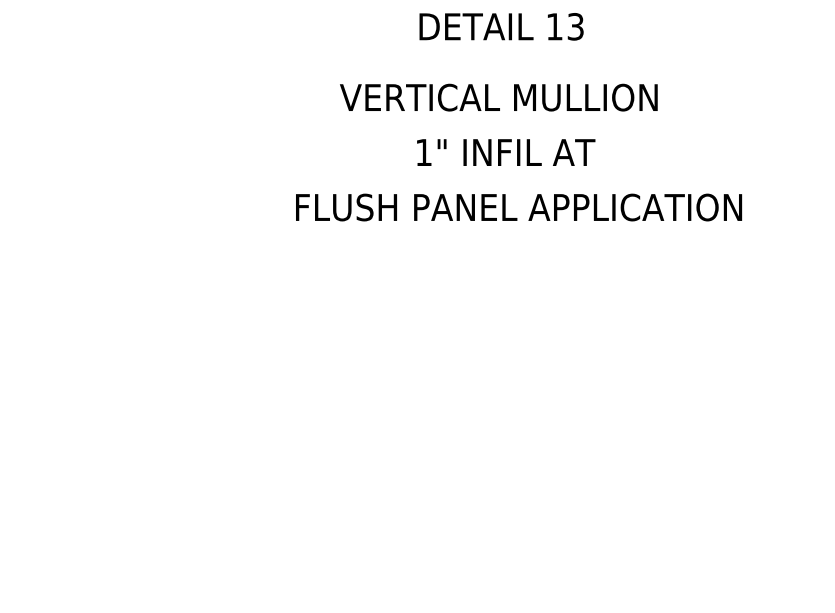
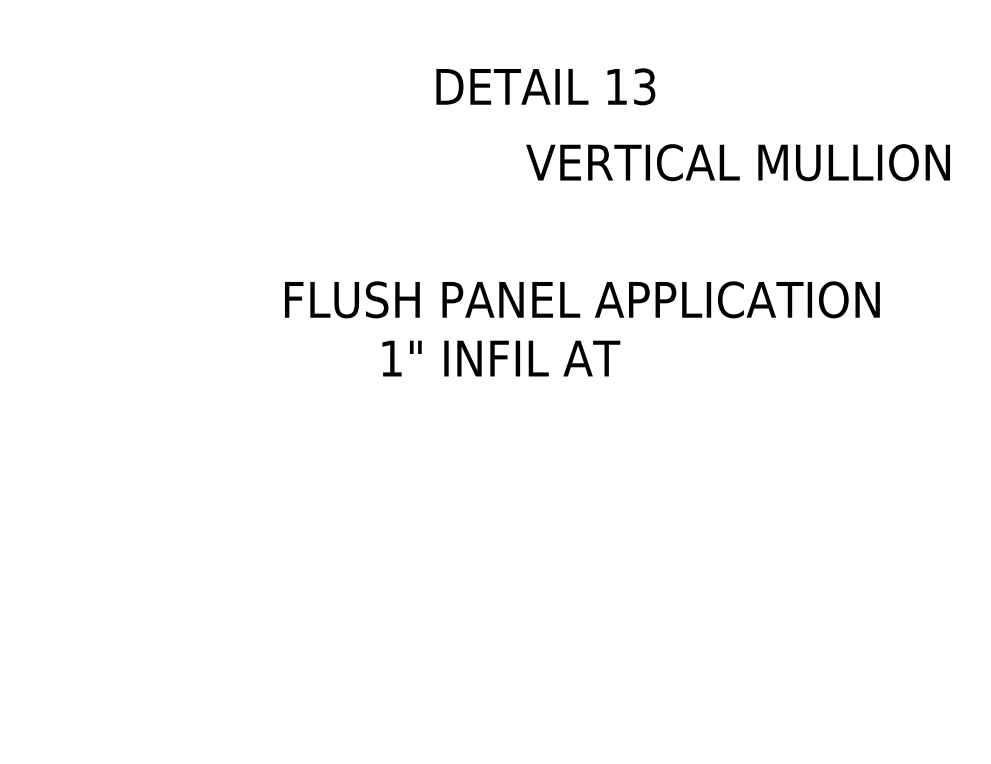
text: (501, 26) -> (545, 86), moved
text: (498, 97) -> (737, 162), moved
text: (506, 152) -> (501, 358), moved

